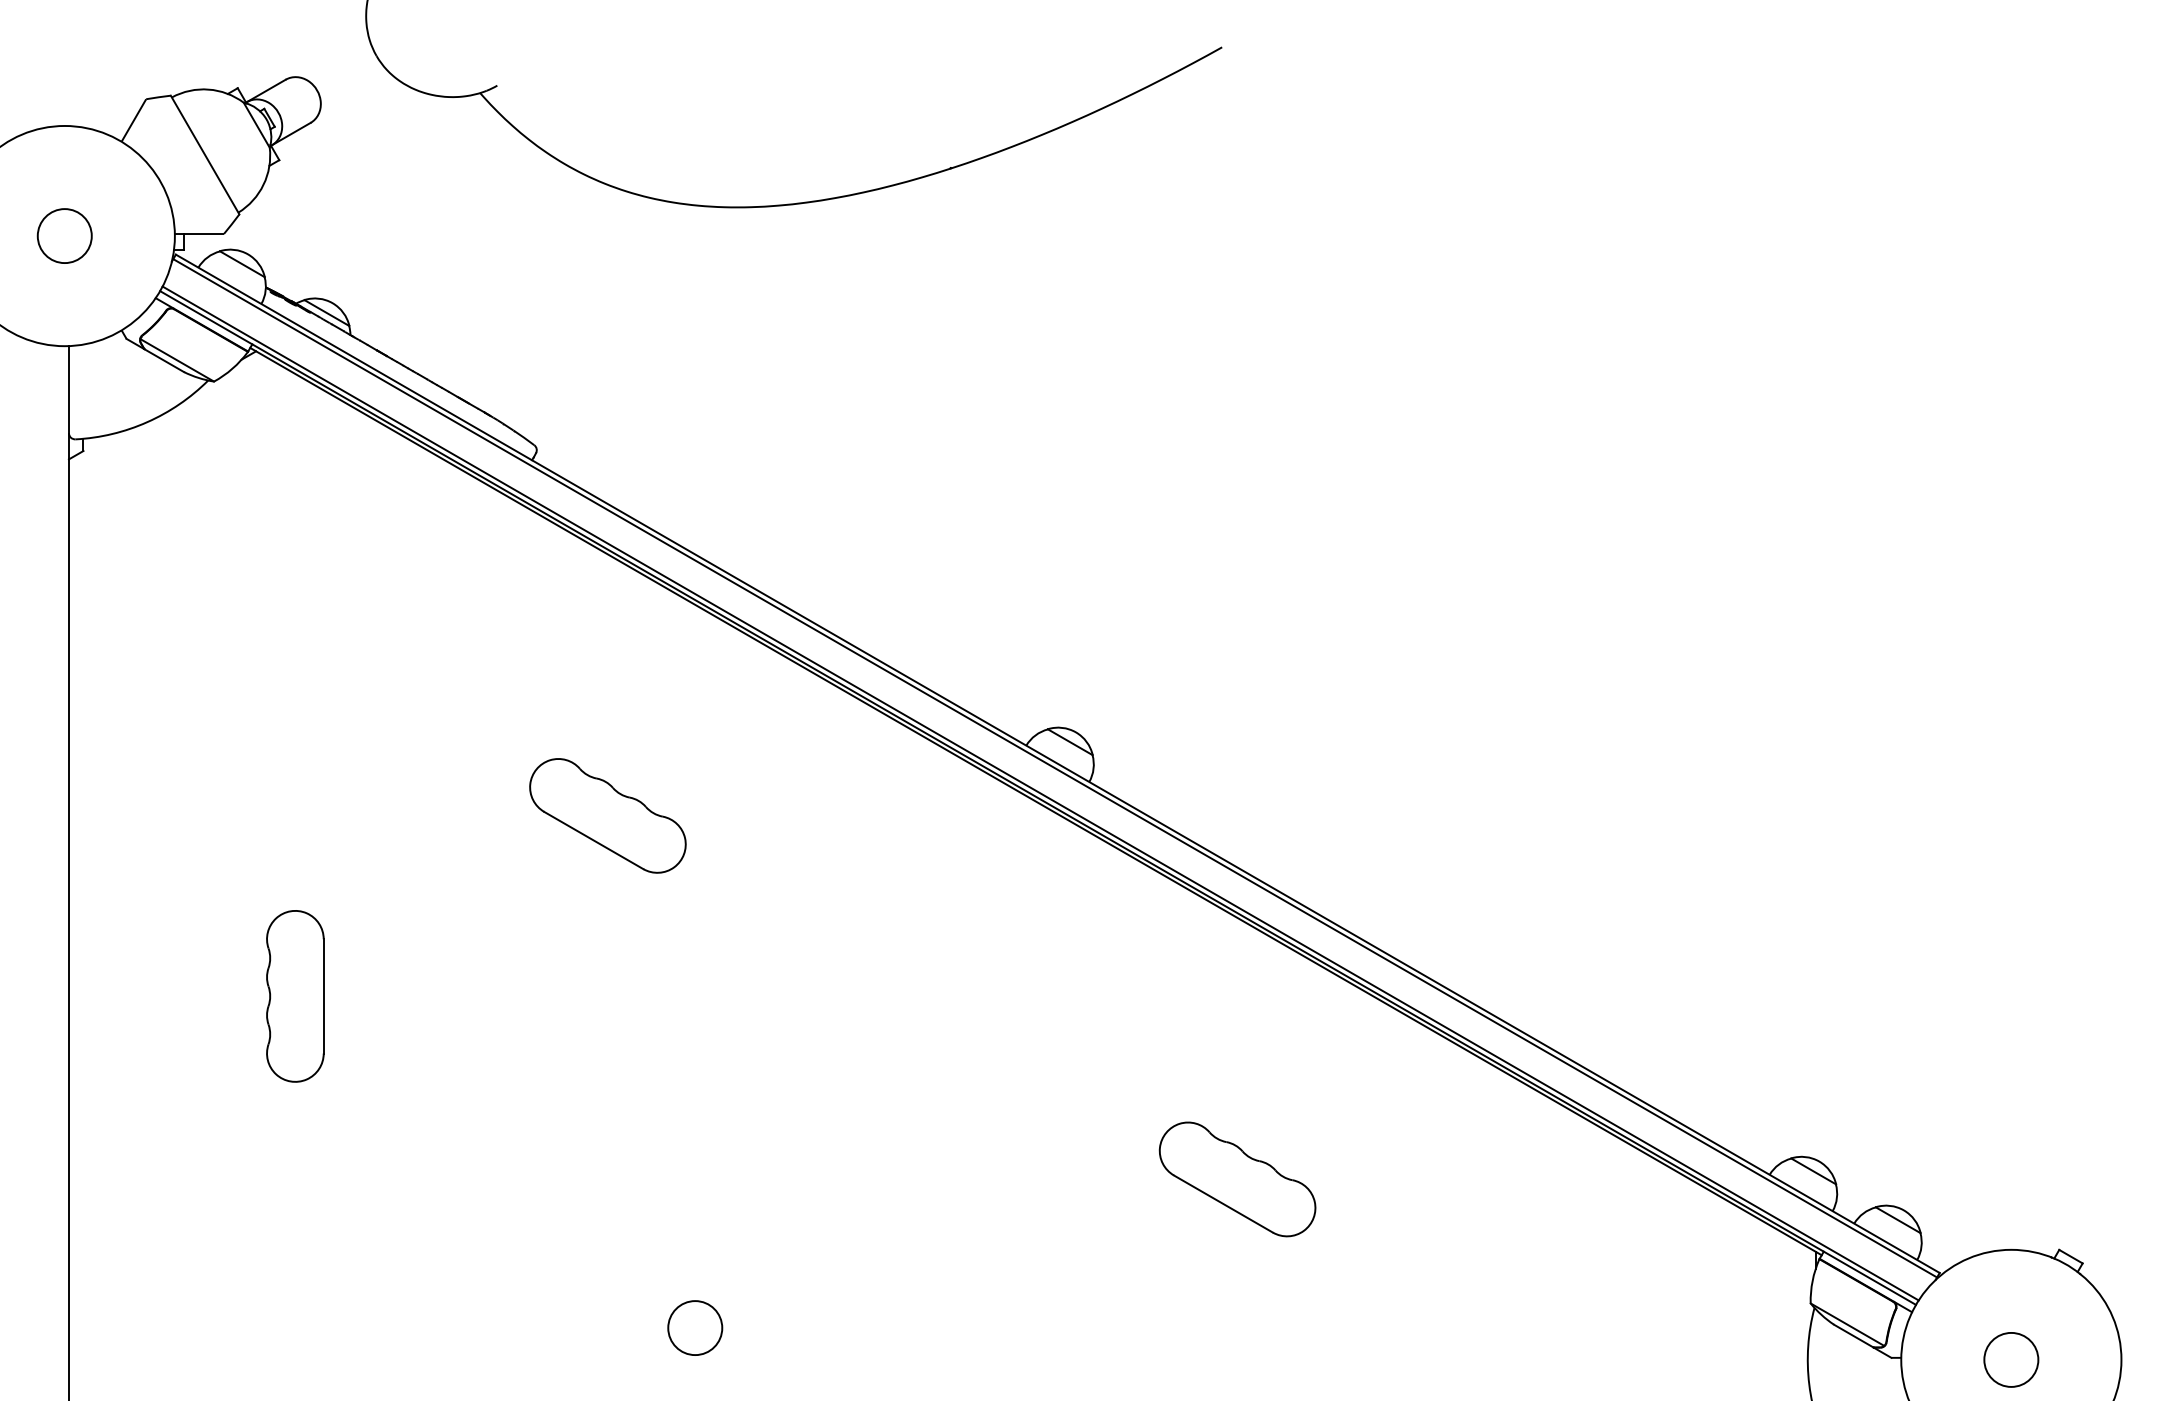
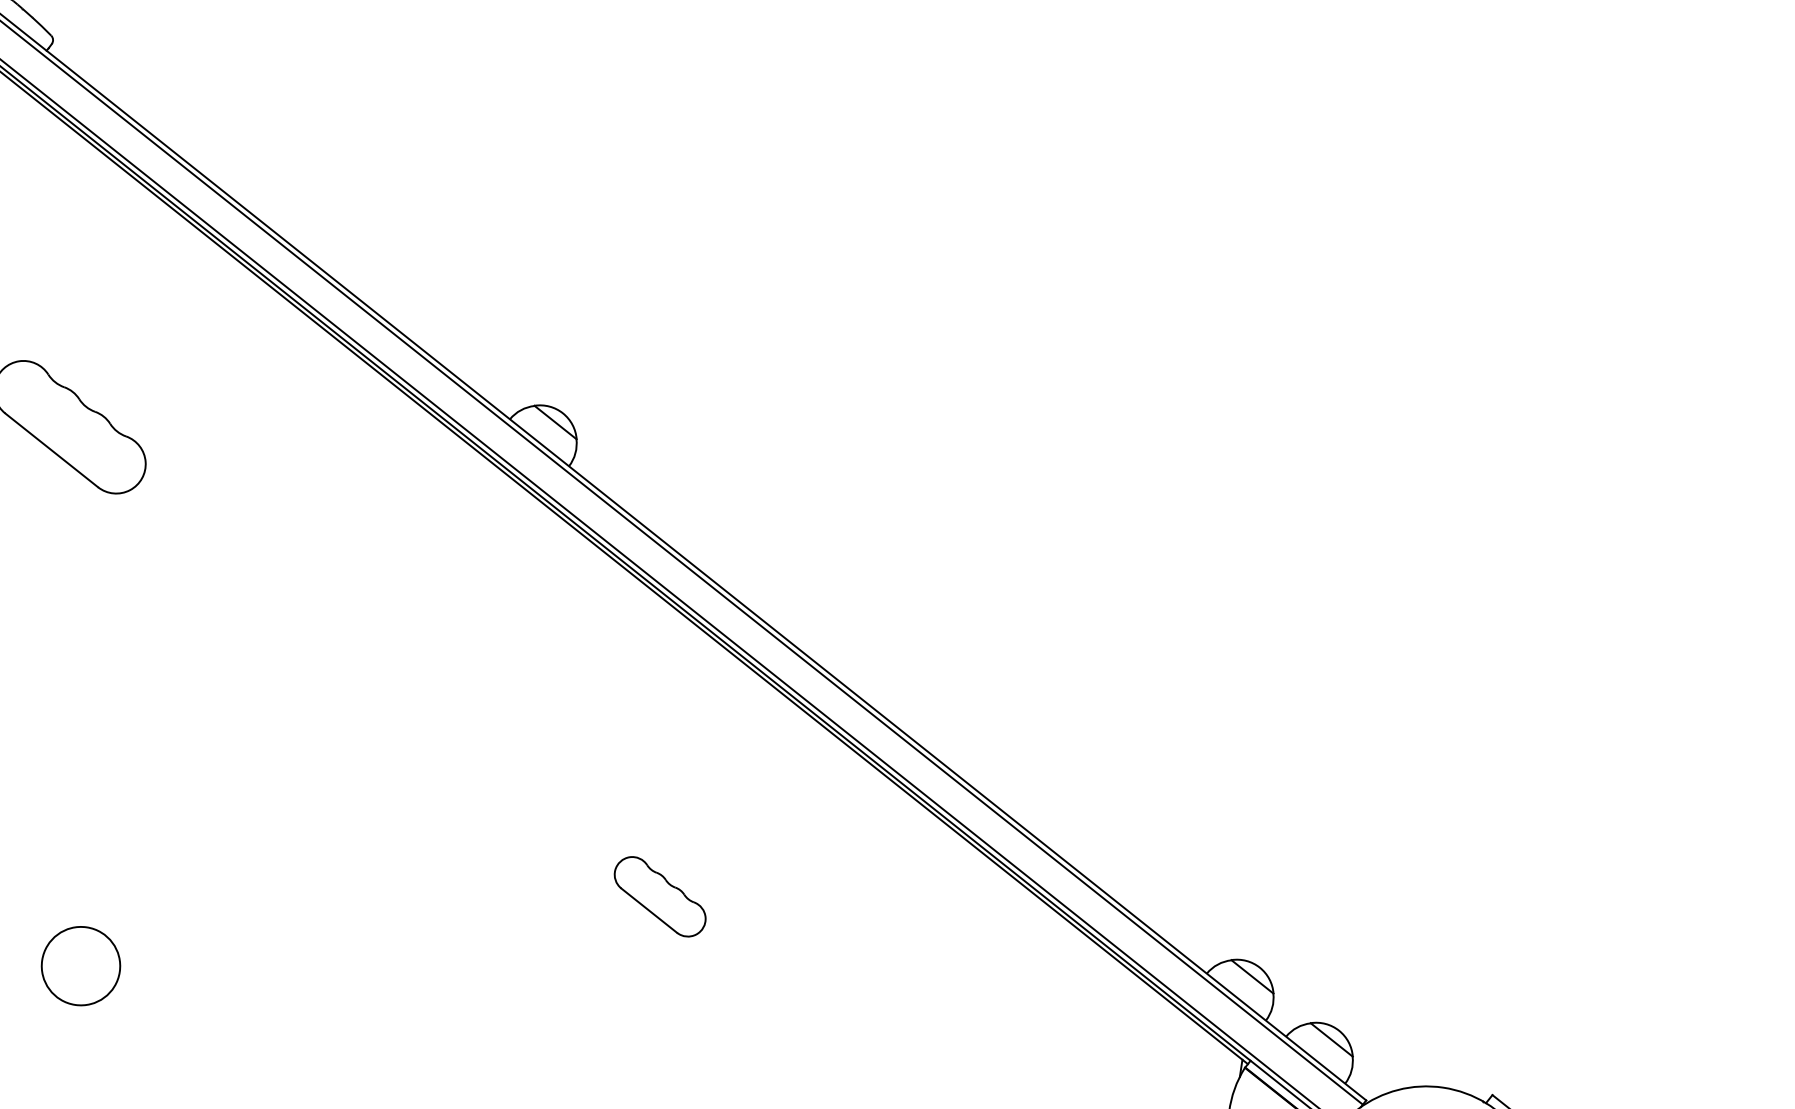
part: (1237, 1179) -> (660, 896), size x0.6
circle: (695, 1328) -> (81, 966), size x1.4

